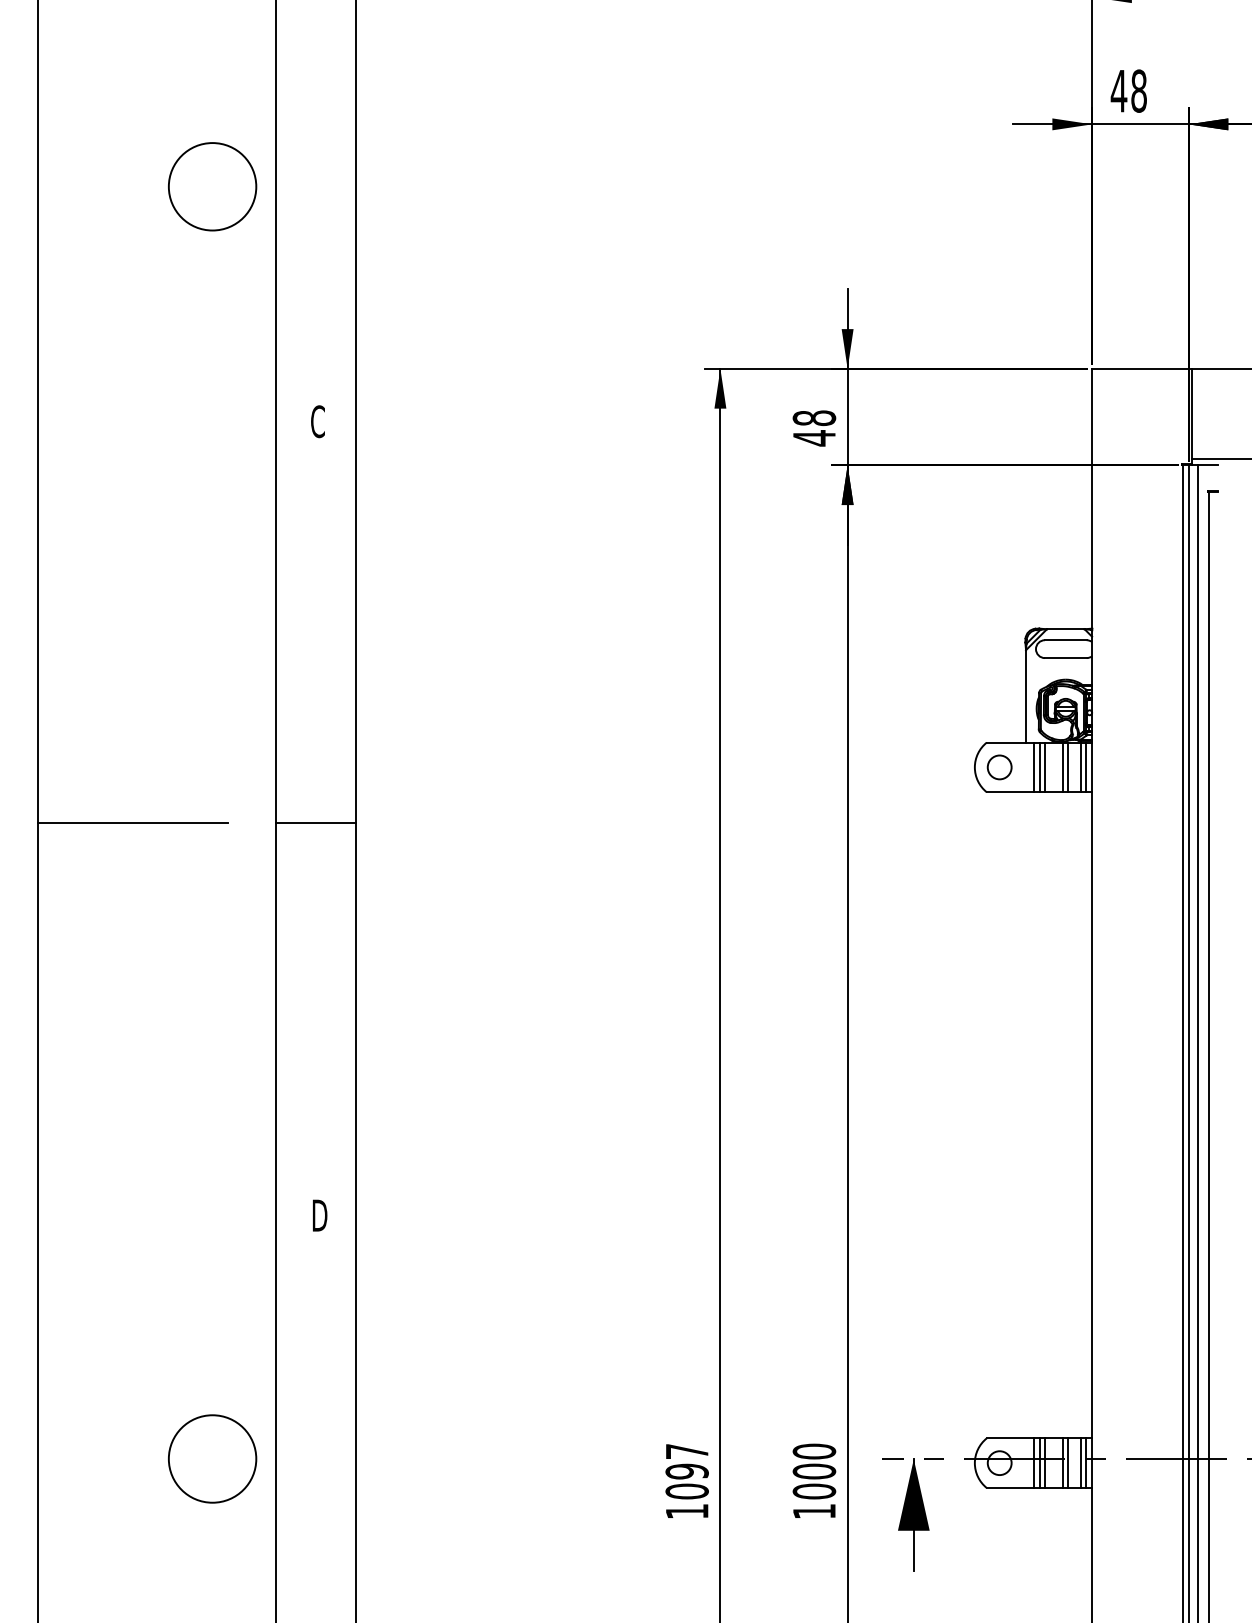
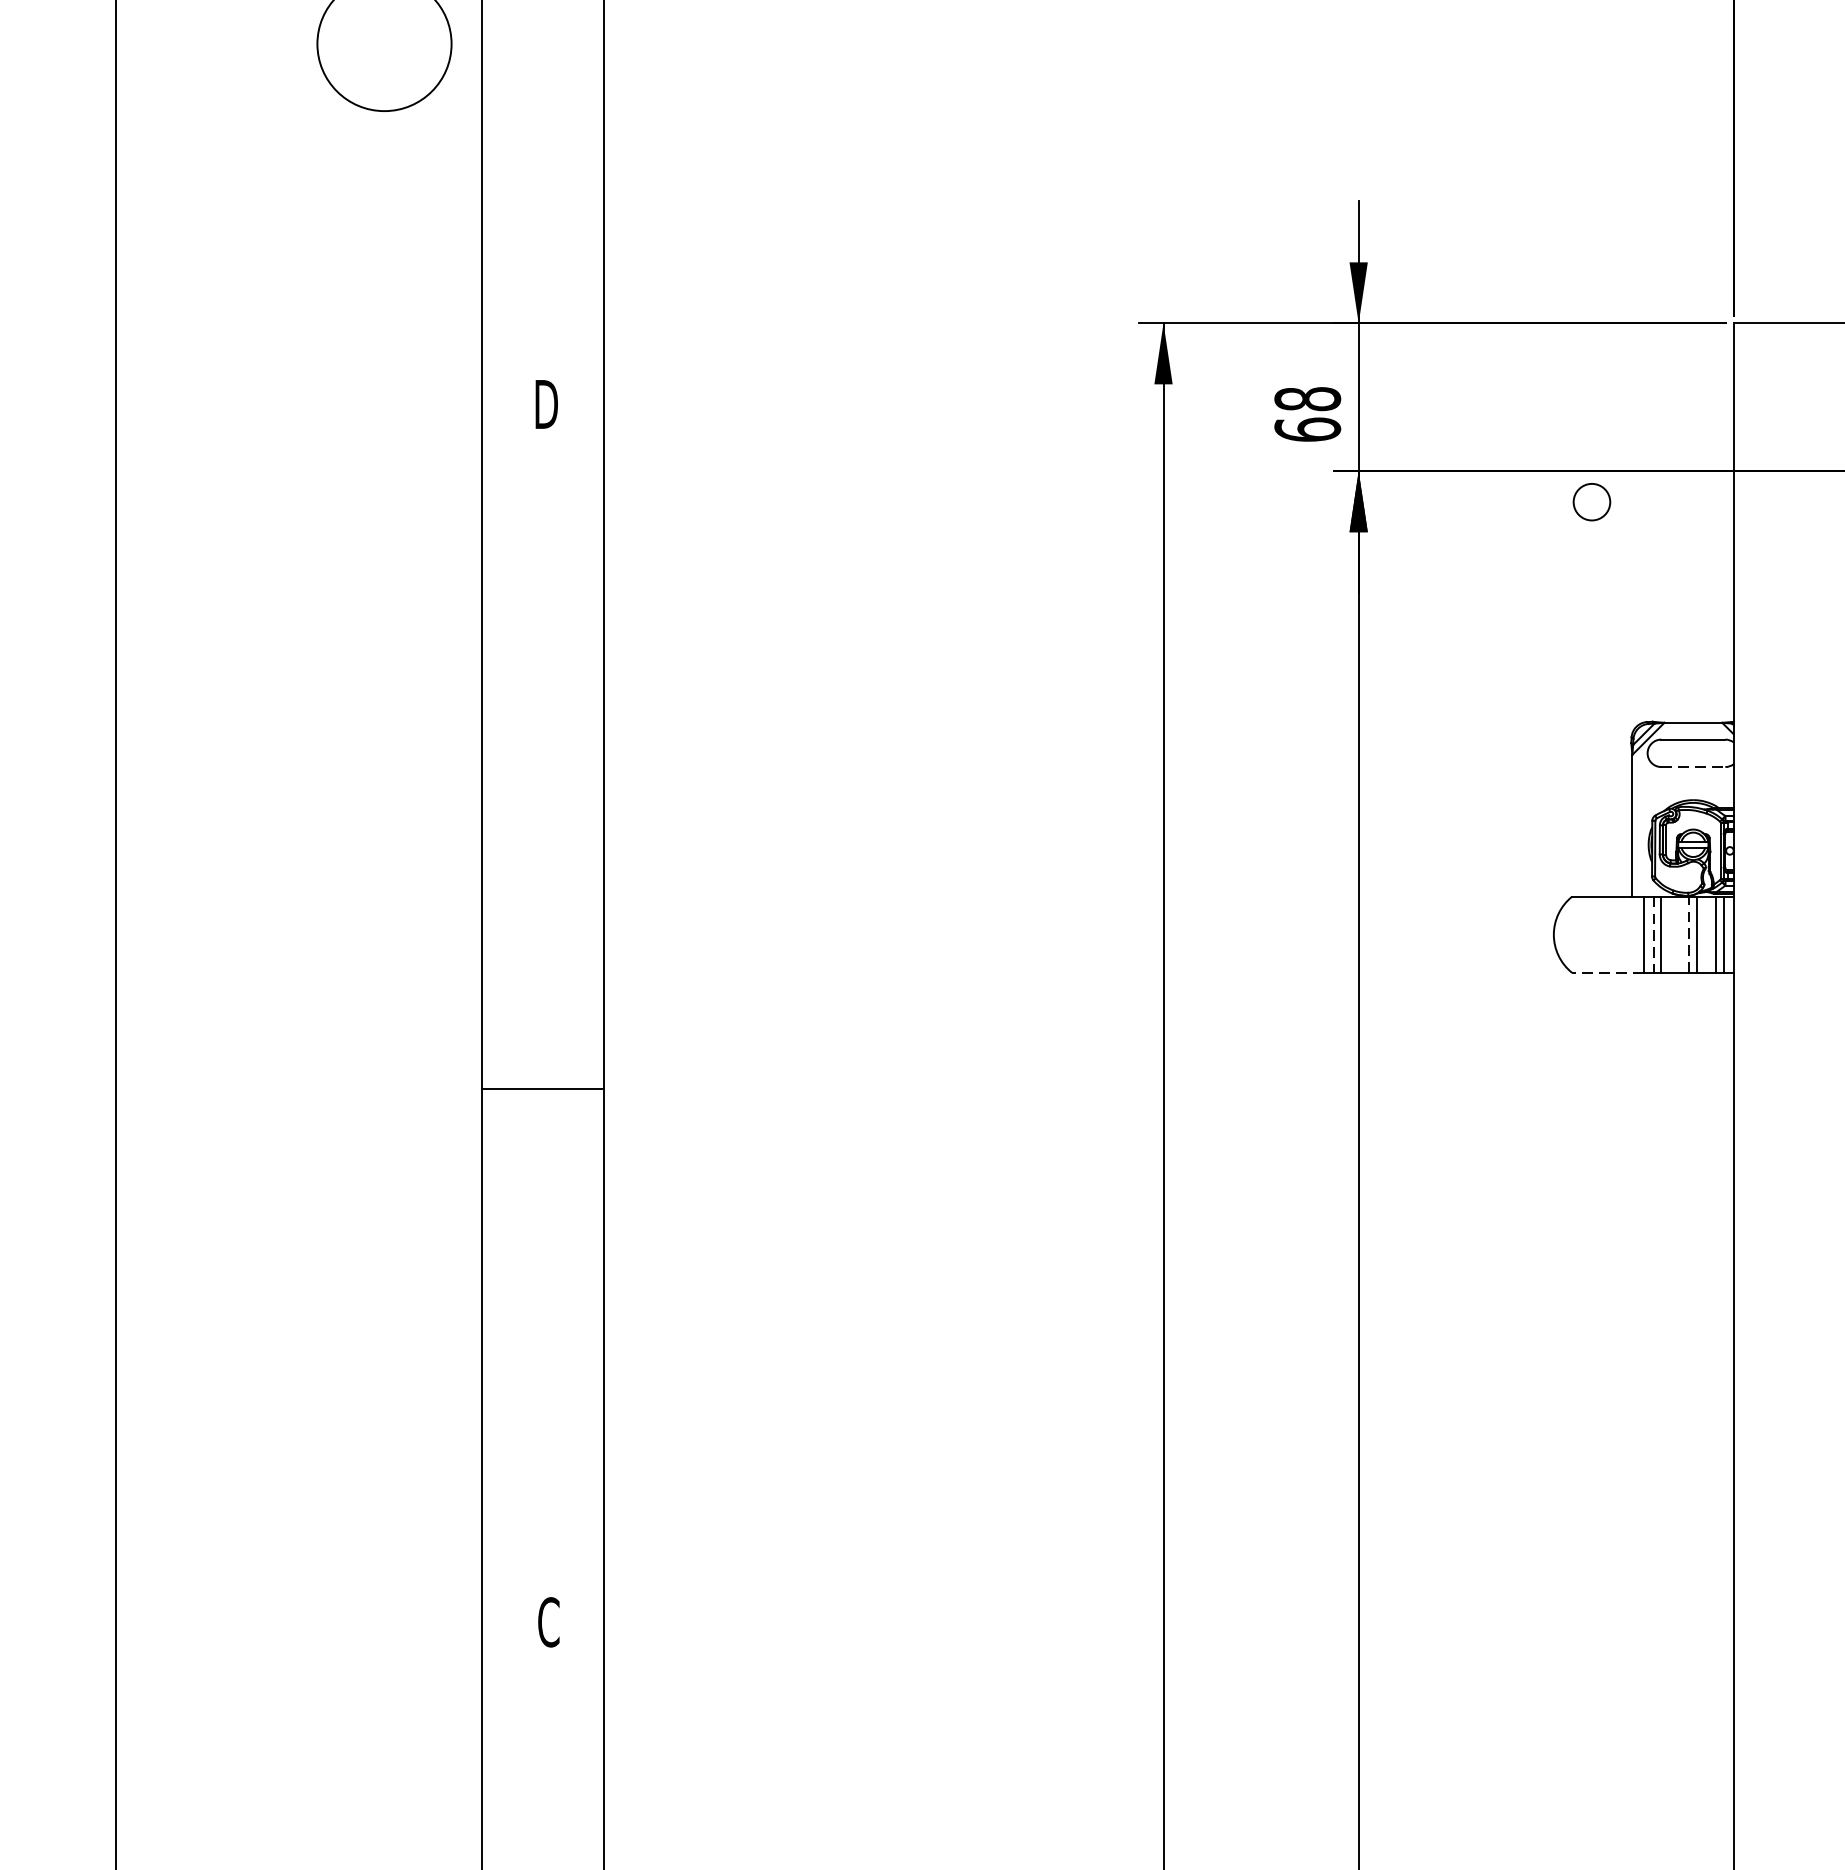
text: (318, 421) -> (546, 404), C -> D
text: (814, 438) -> (1307, 430), 48 -> 68
line: (1065, 658) -> (1692, 767), solid -> dashed
circle: (999, 767) -> (1591, 502), moved
line: (1039, 767) -> (1653, 934), solid -> dashed
line: (1063, 767) -> (1689, 934), solid -> dashed
line: (1009, 792) -> (1606, 973), solid -> dashed
line: (132, 822) -> (261, 1019), removed
line: (315, 822) -> (542, 1088), moved
text: (319, 1215) -> (548, 1622), D -> C

